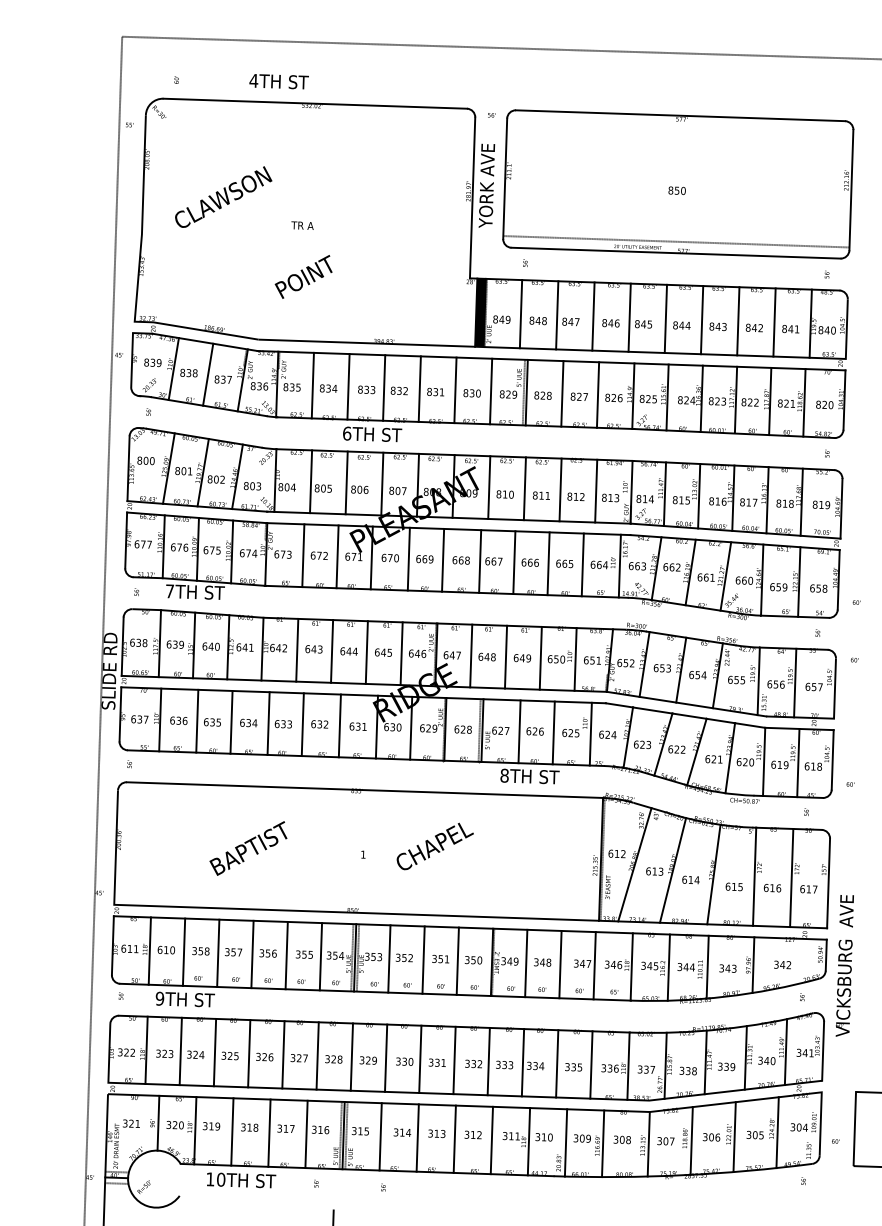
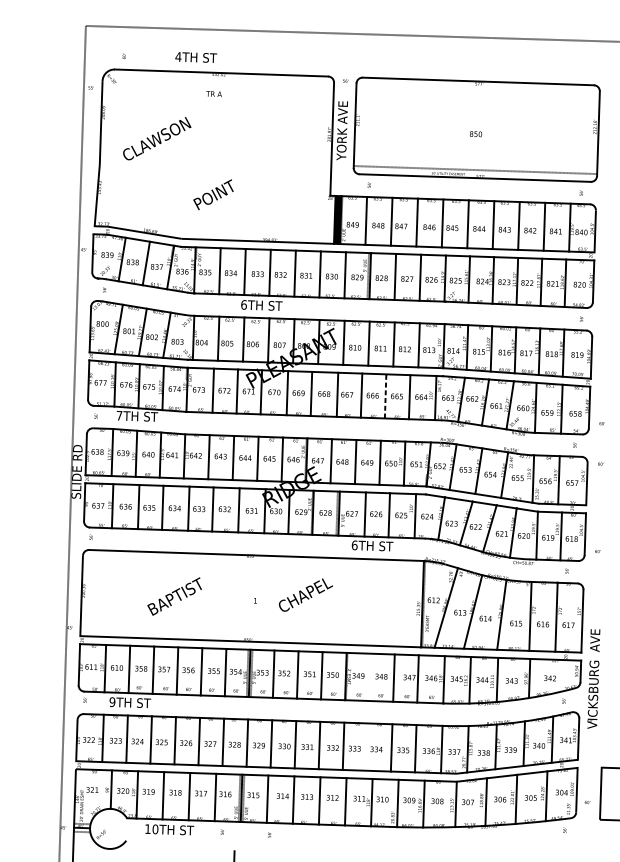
text: (302, 225) -> (214, 93), moved
line: (548, 563) -> (385, 396), solid -> dashed
text: (504, 775) -> (354, 545), 8TH -> 6TH
line: (526, 963) -> (370, 677), removed
line: (522, 1062) -> (367, 746), removed

